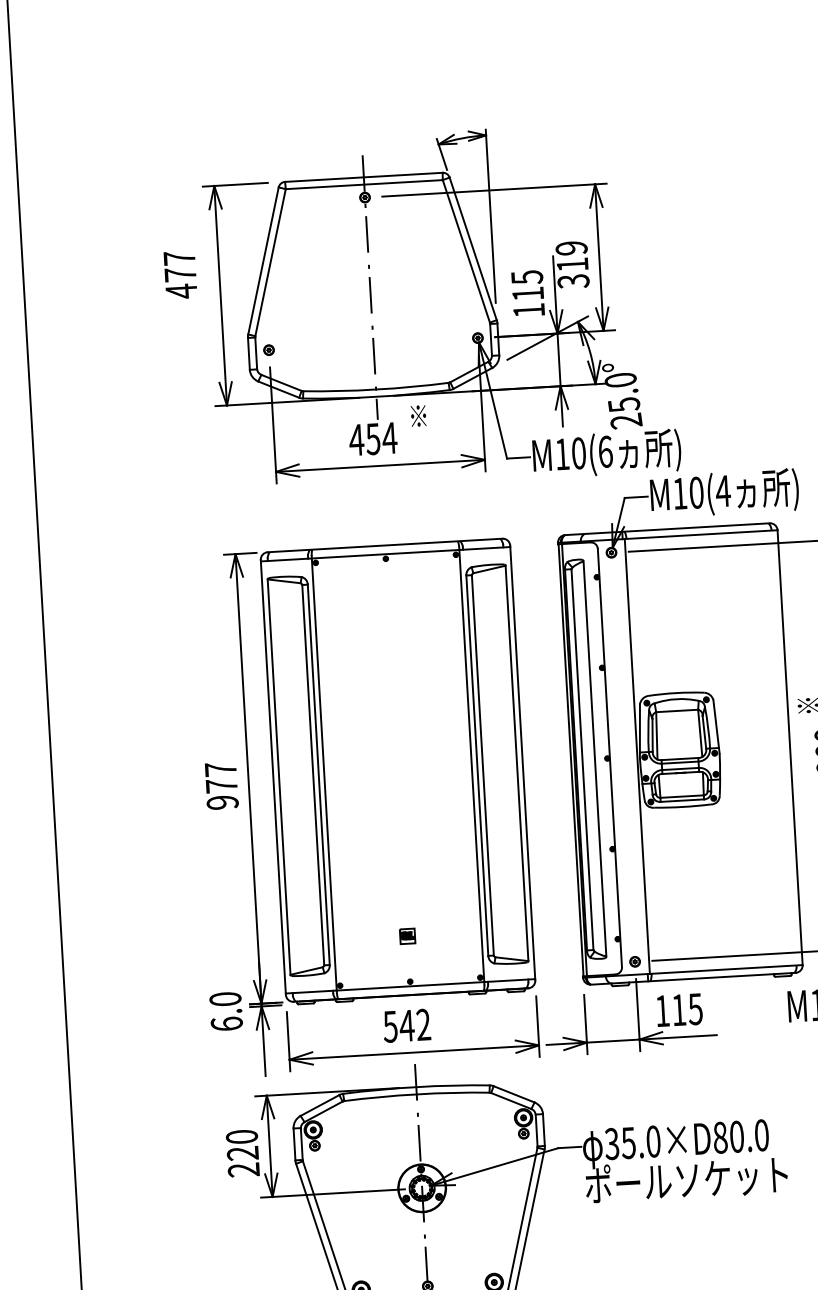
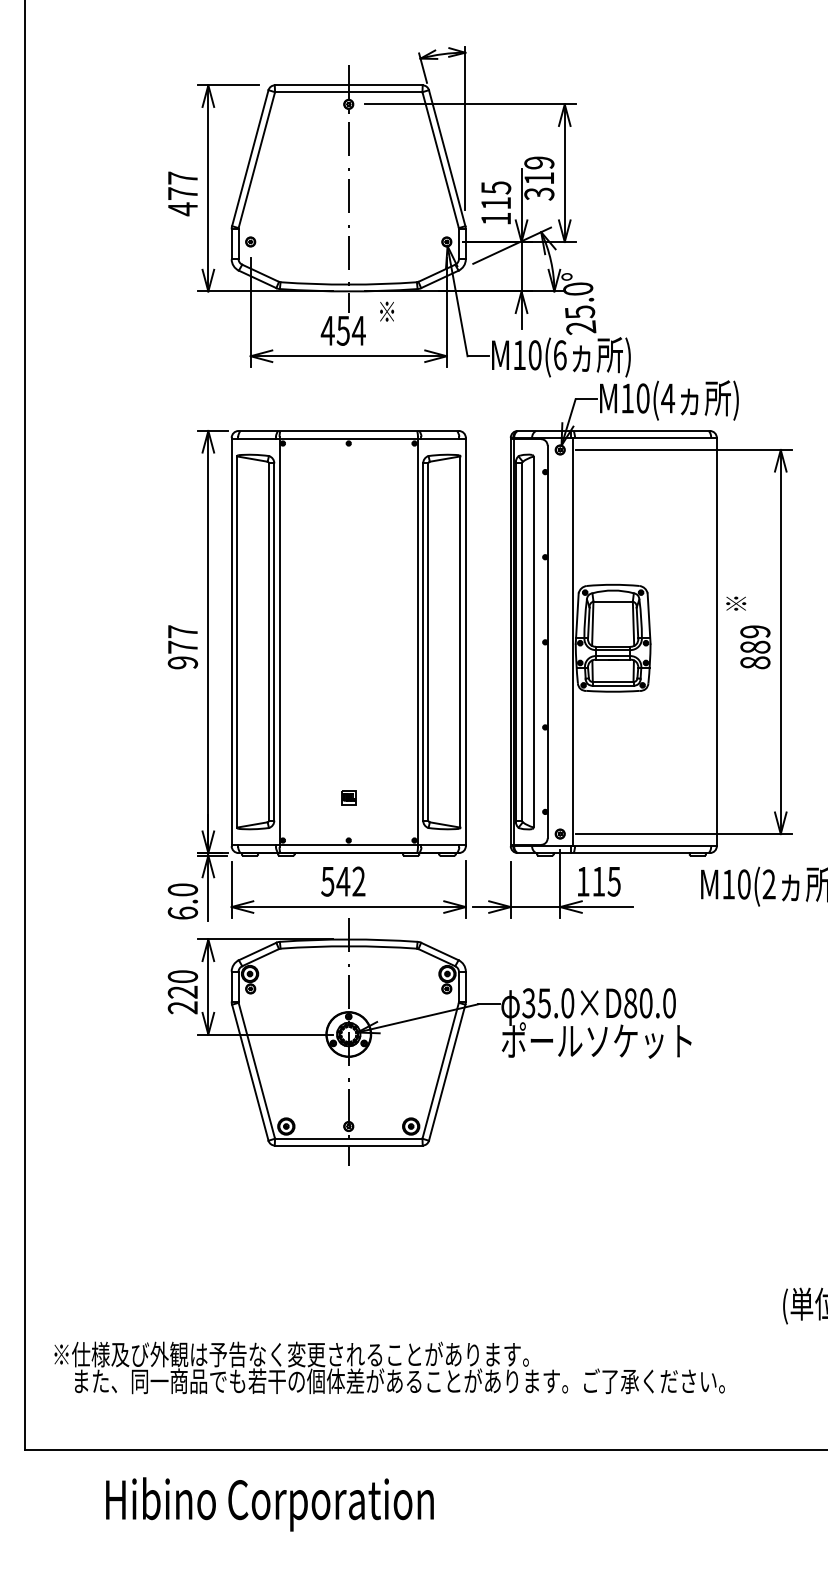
text: (180, 274) -> (182, 193), moved
text: (225, 1011) -> (182, 901), moved

